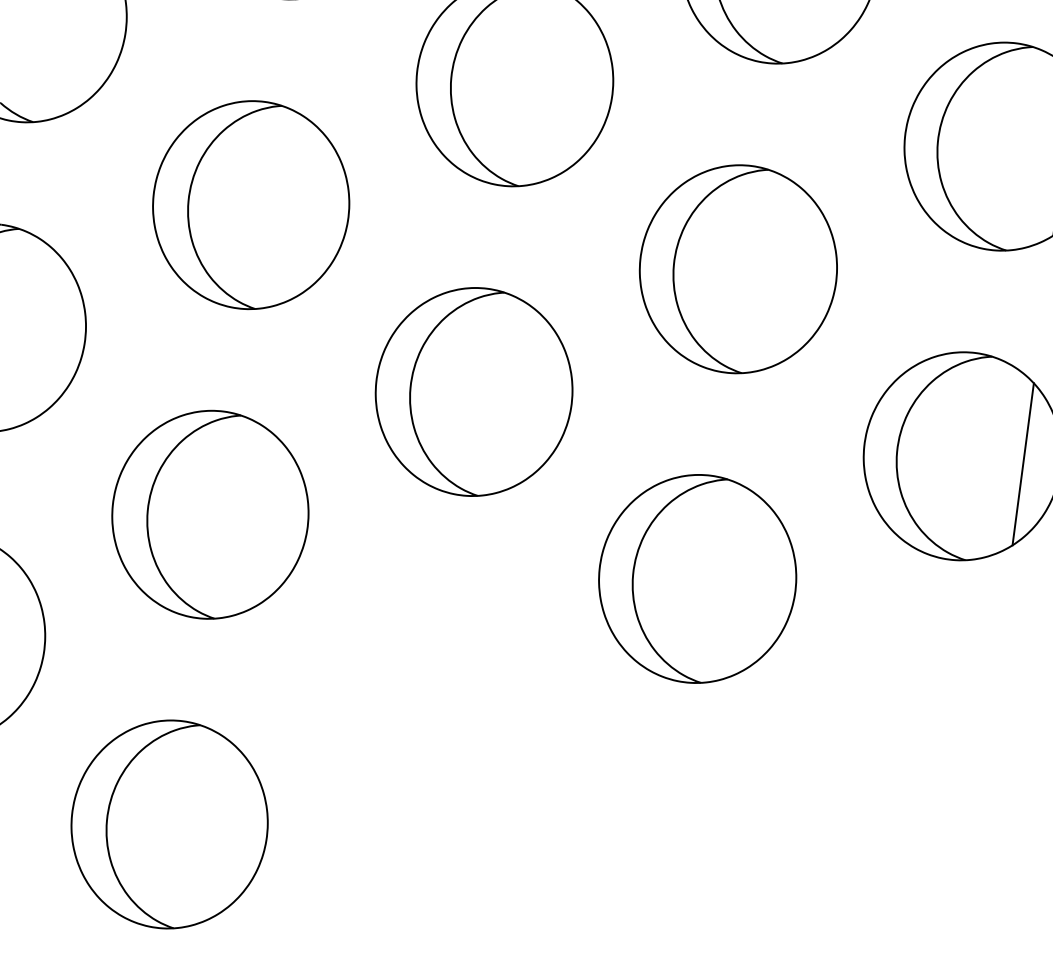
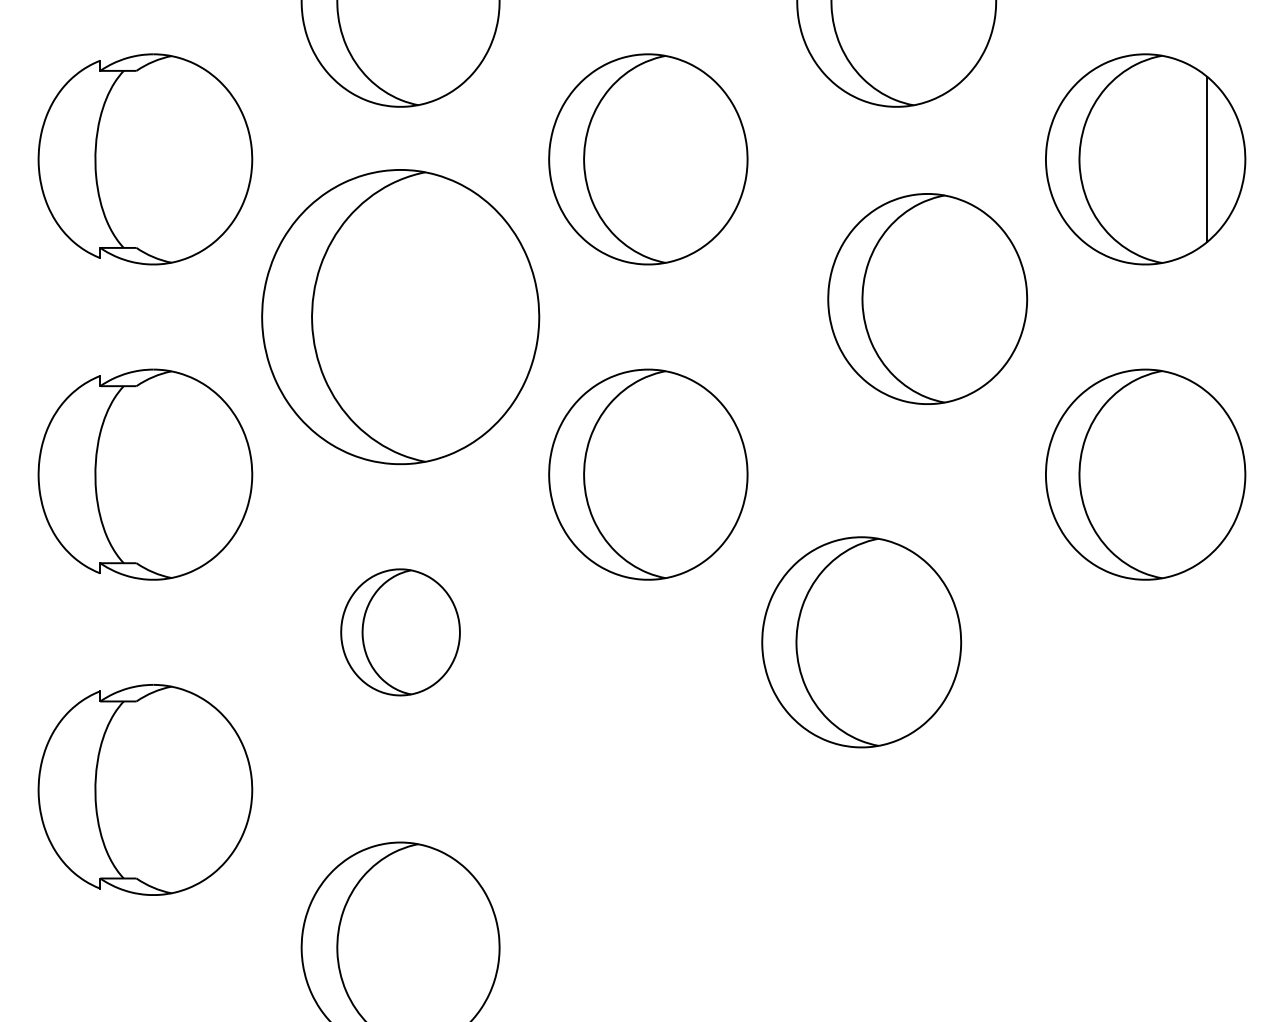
part: (251, 204) -> (400, 316), size x1.4
part: (738, 268) -> (927, 298), moved
line: (1023, 464) -> (1207, 474), removed
part: (210, 514) -> (400, 632), size x0.6
part: (697, 579) -> (861, 642), moved

